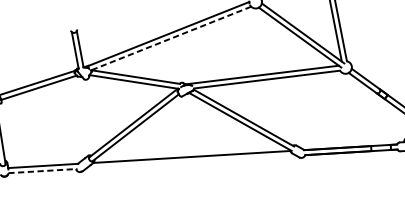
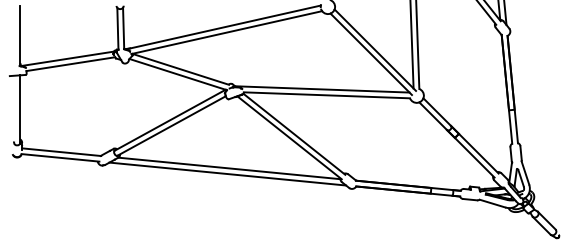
line: (170, 38) -> (226, 32), dashed -> solid
line: (191, 161) -> (227, 173), added
line: (42, 170) -> (60, 157), dashed -> solid

